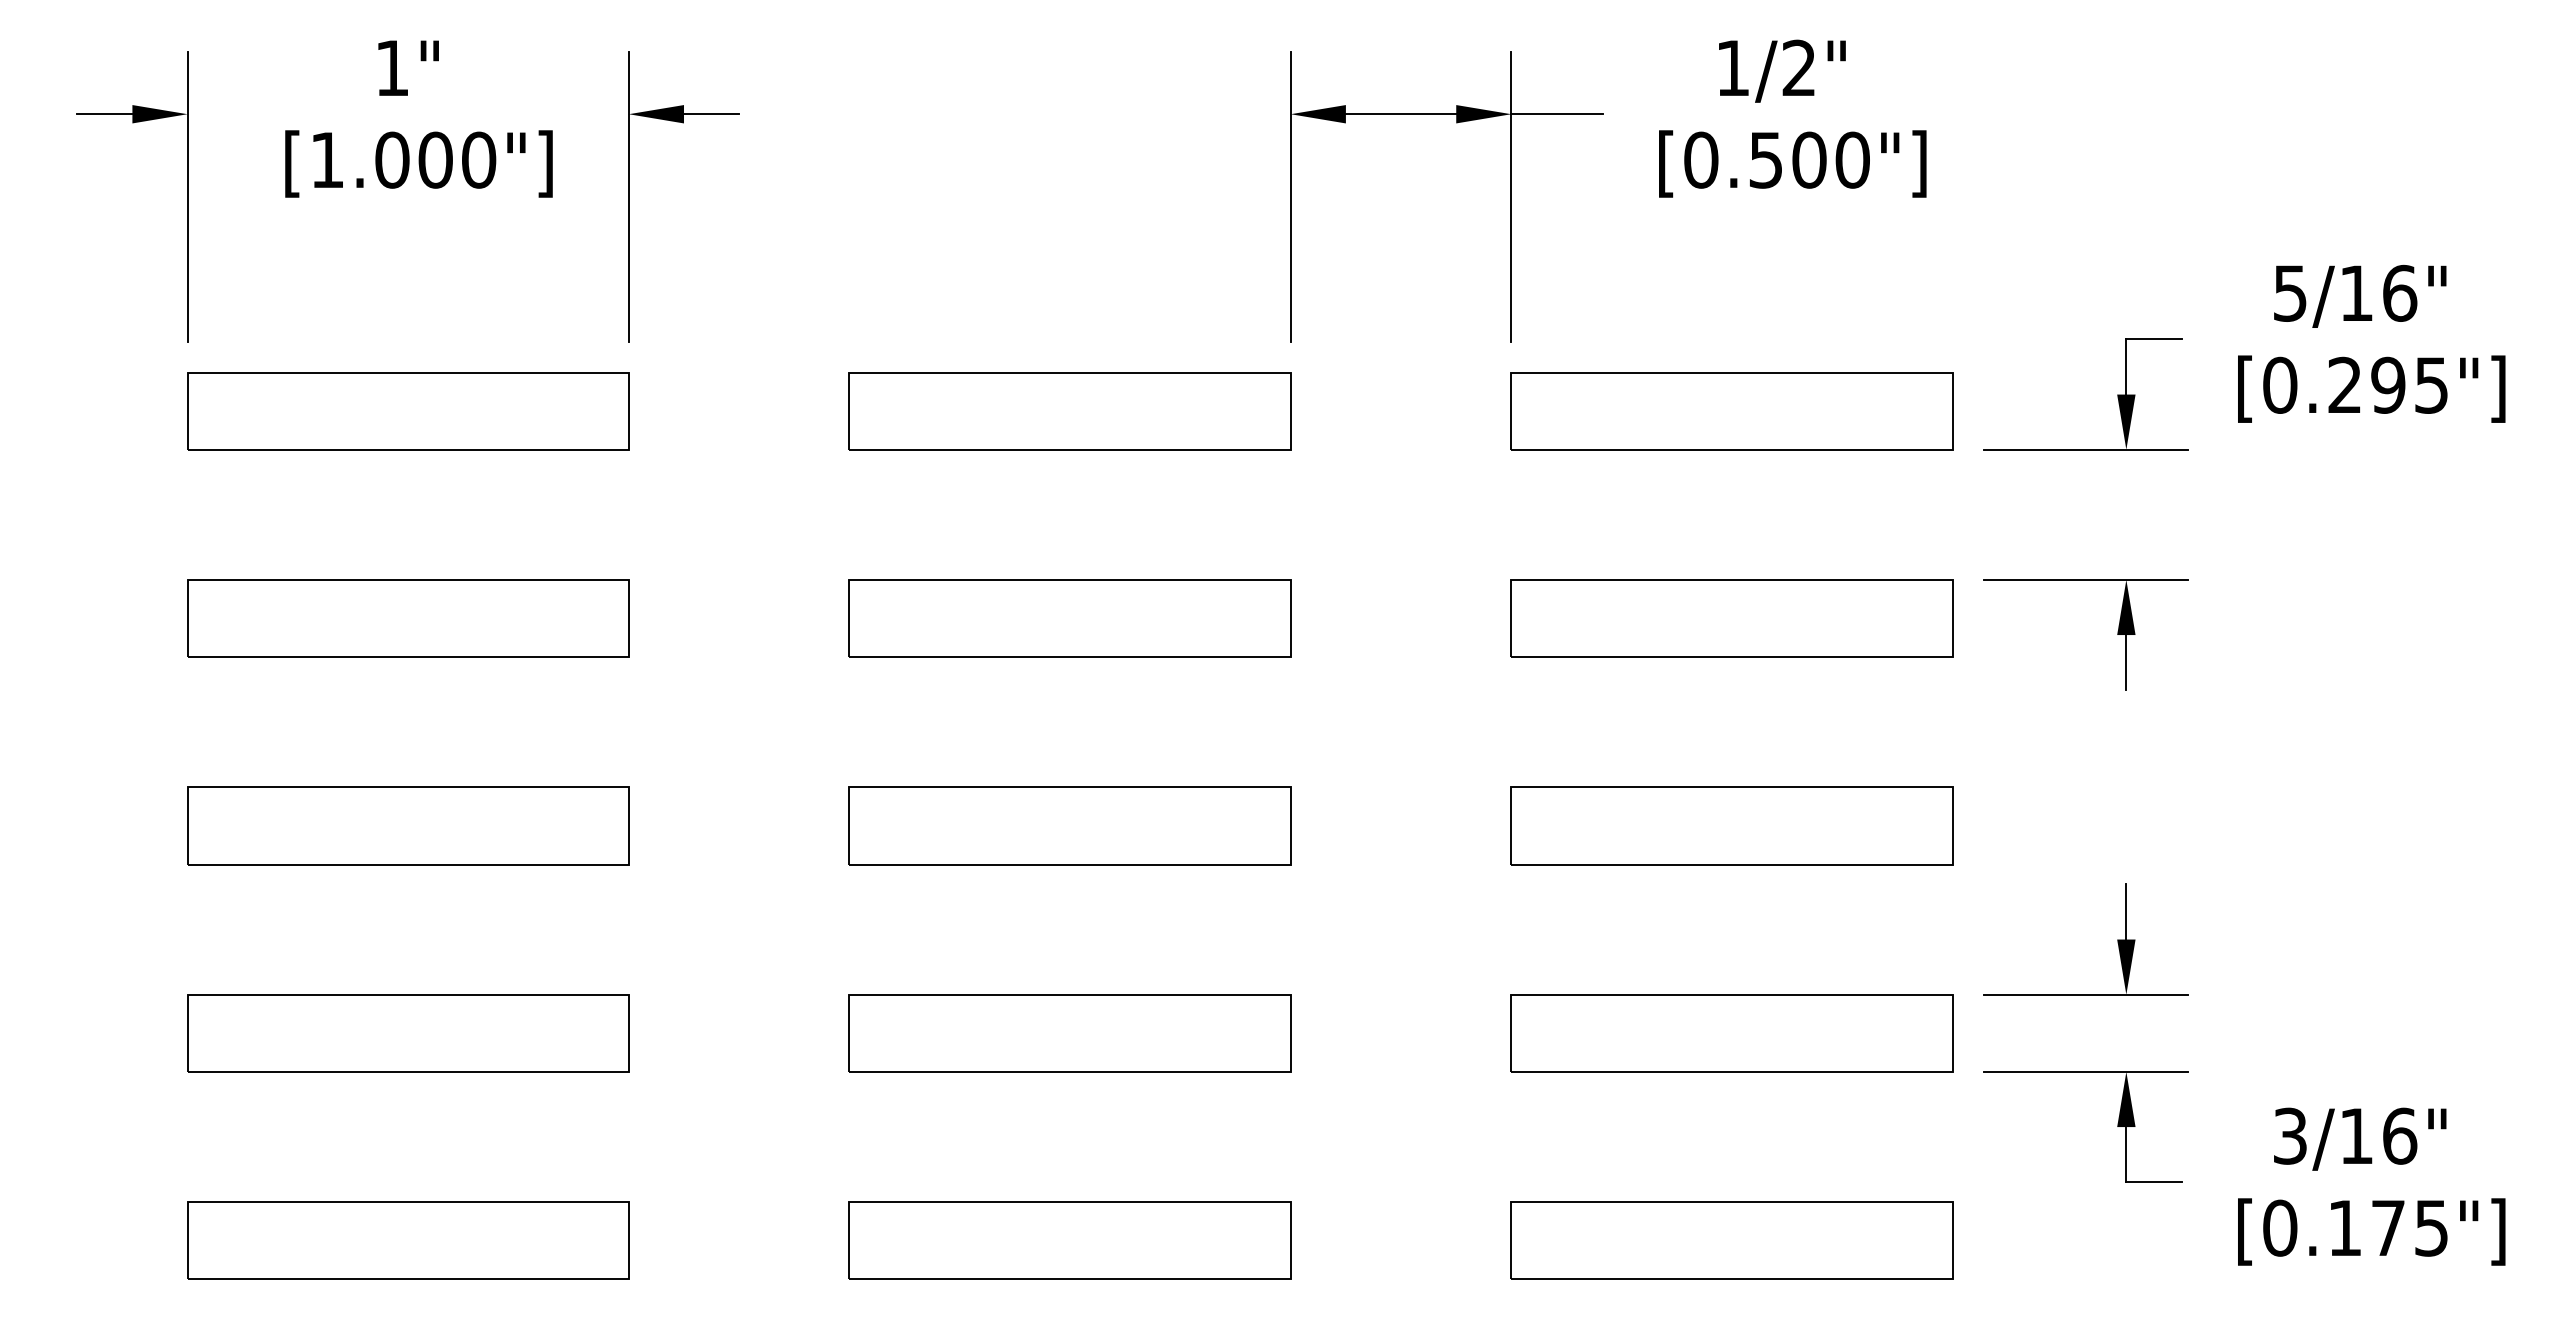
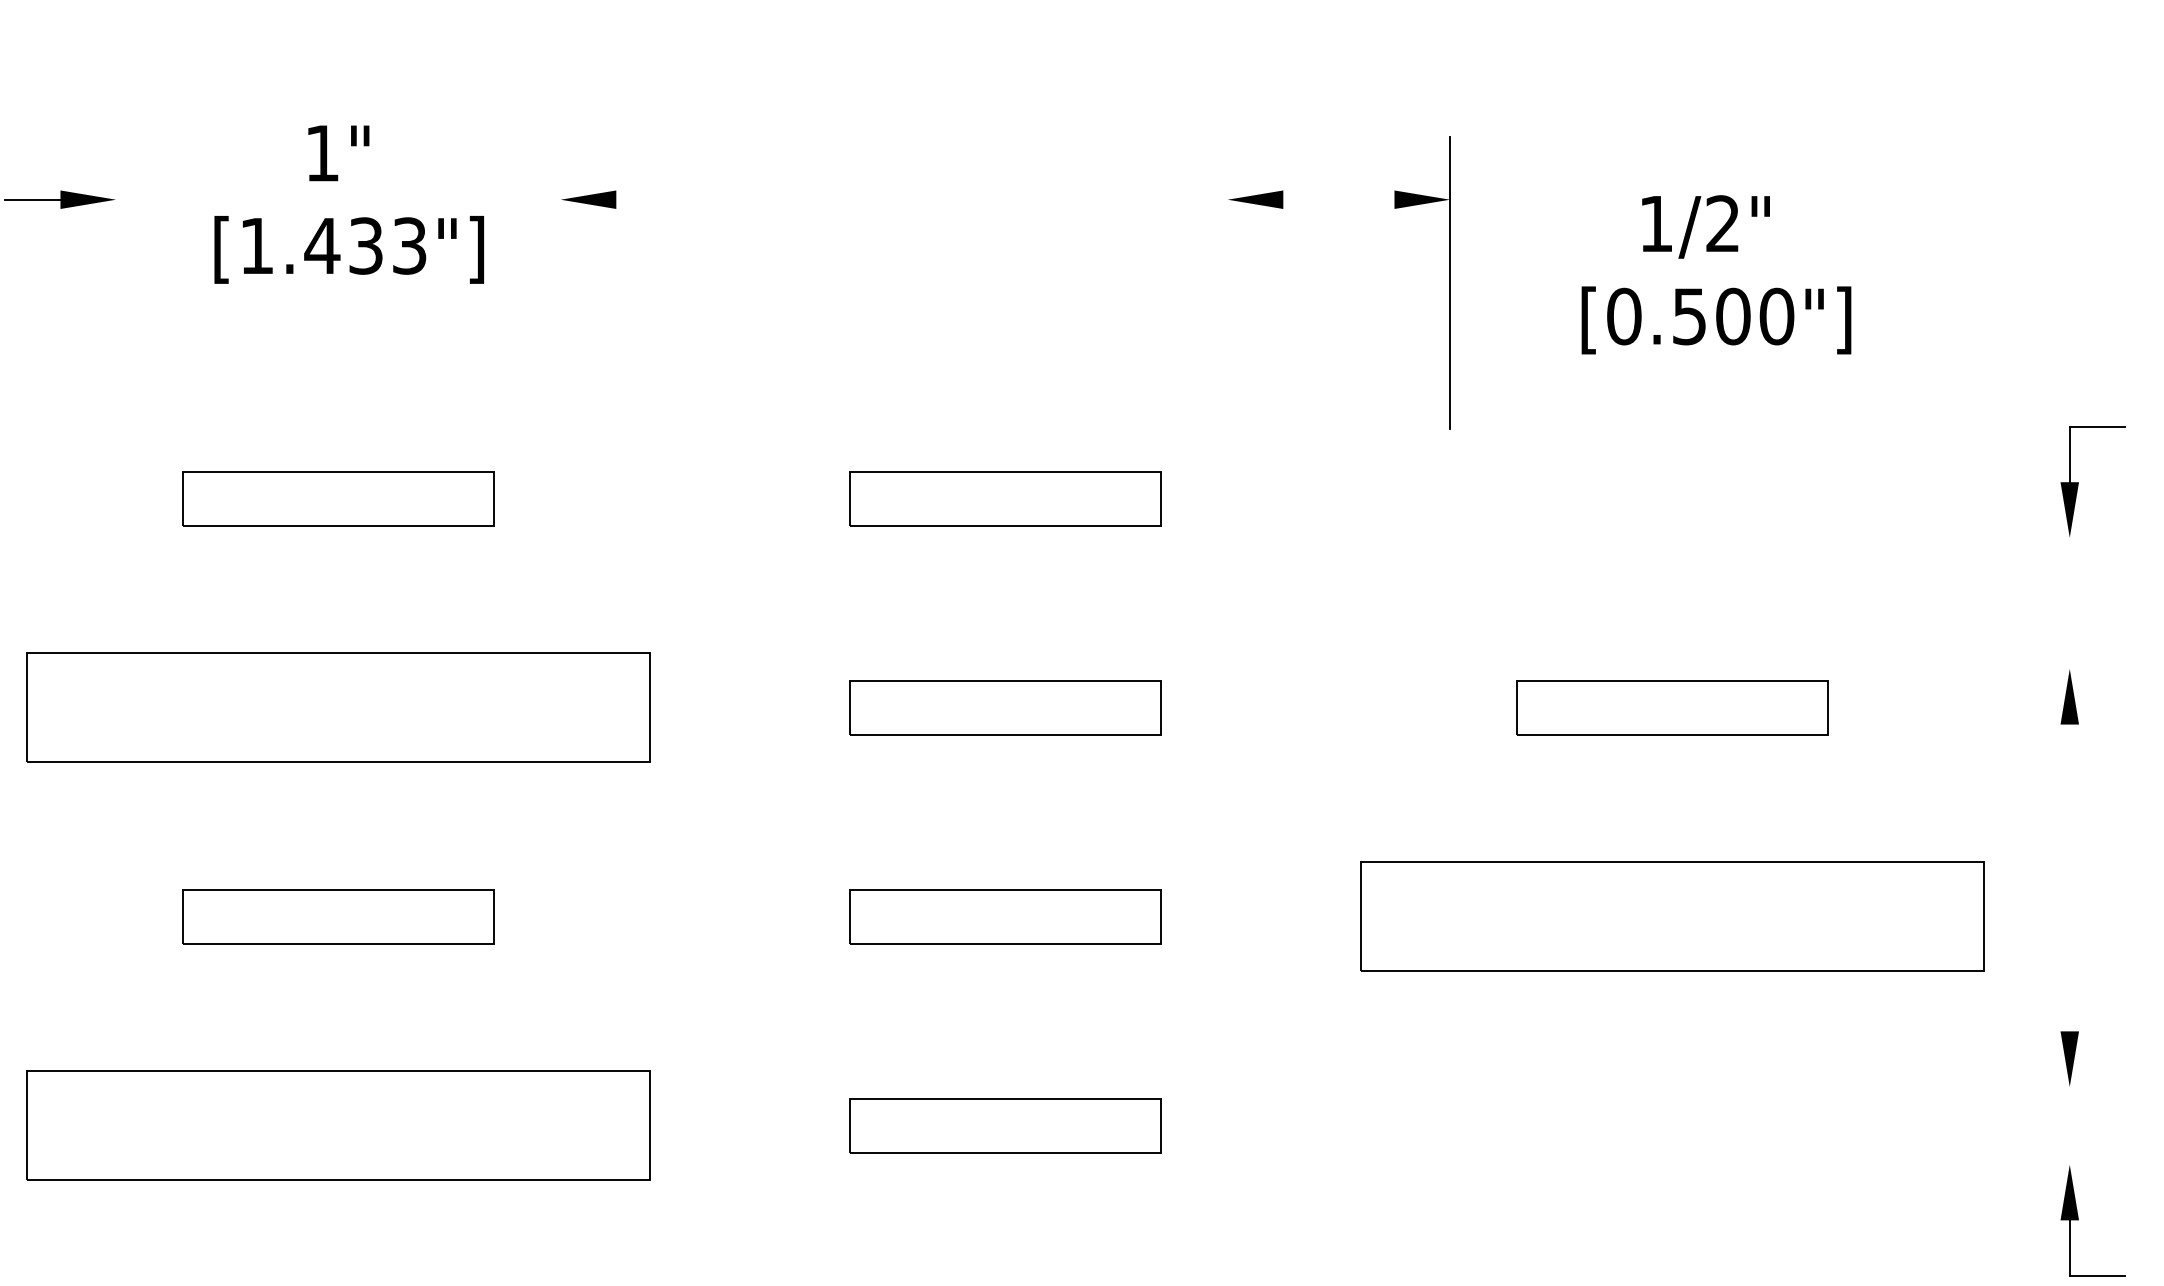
line: (711, 114) -> (644, 199), removed
line: (1400, 114) -> (1338, 199), removed
line: (1556, 114) -> (1495, 199), removed
text: (1792, 118) -> (1716, 274), moved
text: (435, 159) -> (365, 245), [1.000"] -> [1.433"]
line: (187, 196) -> (115, 282), removed
line: (628, 196) -> (560, 282), removed
line: (1290, 196) -> (1227, 282), removed
part: (408, 411) -> (338, 499), size x0.7
part: (1069, 411) -> (1004, 499), size x0.7
part: (1731, 411) -> (1671, 499), removed
line: (2085, 449) -> (2028, 537), removed
line: (2085, 579) -> (2028, 668), removed
part: (408, 618) -> (338, 707), size x1.4
part: (1069, 618) -> (1004, 707), size x0.7
part: (1731, 618) -> (1671, 707), size x0.7
line: (2126, 662) -> (2069, 752), removed
part: (408, 825) -> (338, 916), size x0.7
part: (1069, 825) -> (1004, 916), size x0.7
part: (1731, 825) -> (1671, 916), size x1.4
line: (2126, 911) -> (2069, 1003), removed
line: (2085, 994) -> (2028, 1086), removed
part: (408, 1033) -> (338, 1126), size x1.4
part: (1069, 1033) -> (1004, 1126), size x0.7
part: (1731, 1033) -> (1671, 1126), removed
line: (2085, 1071) -> (2028, 1164), removed

